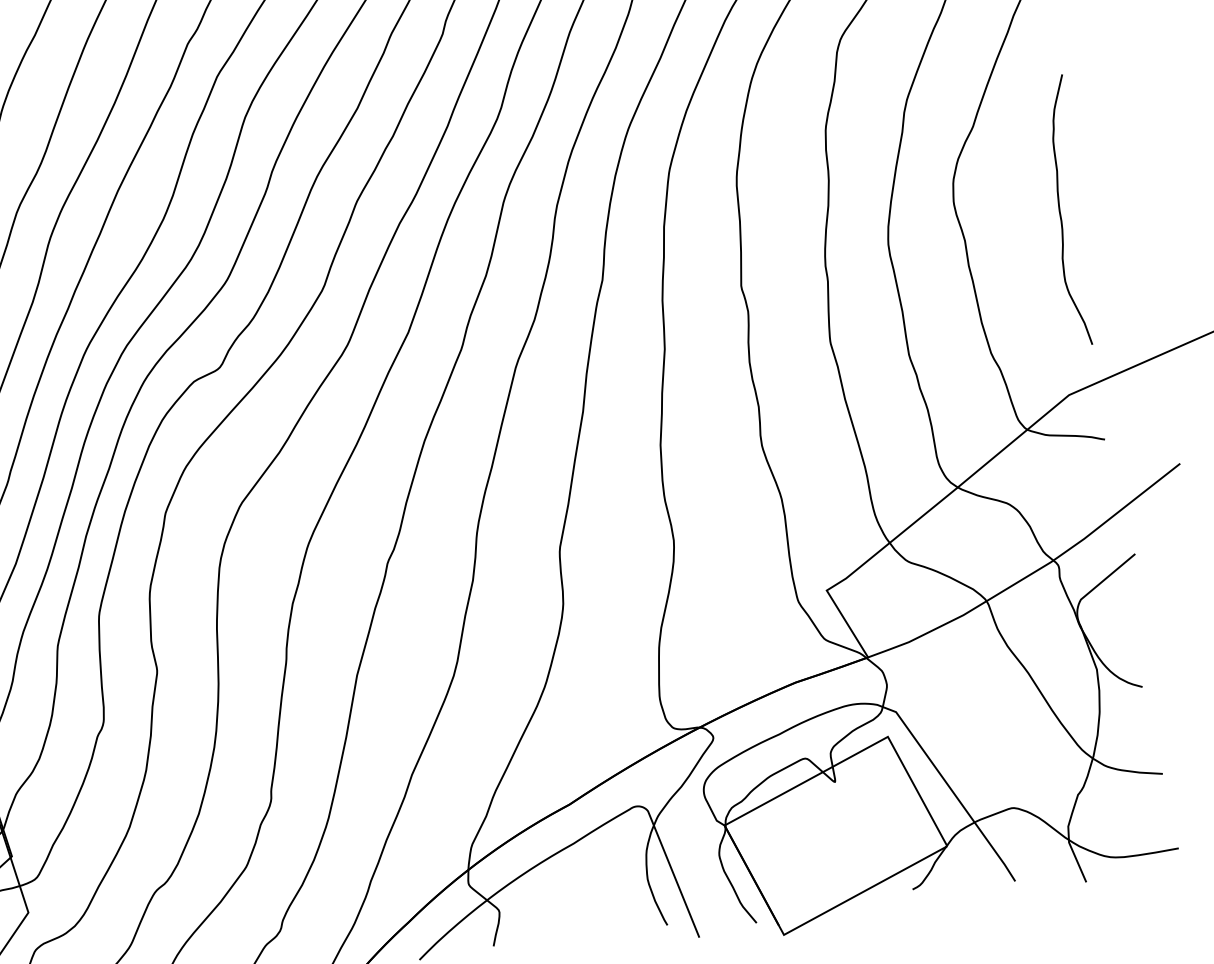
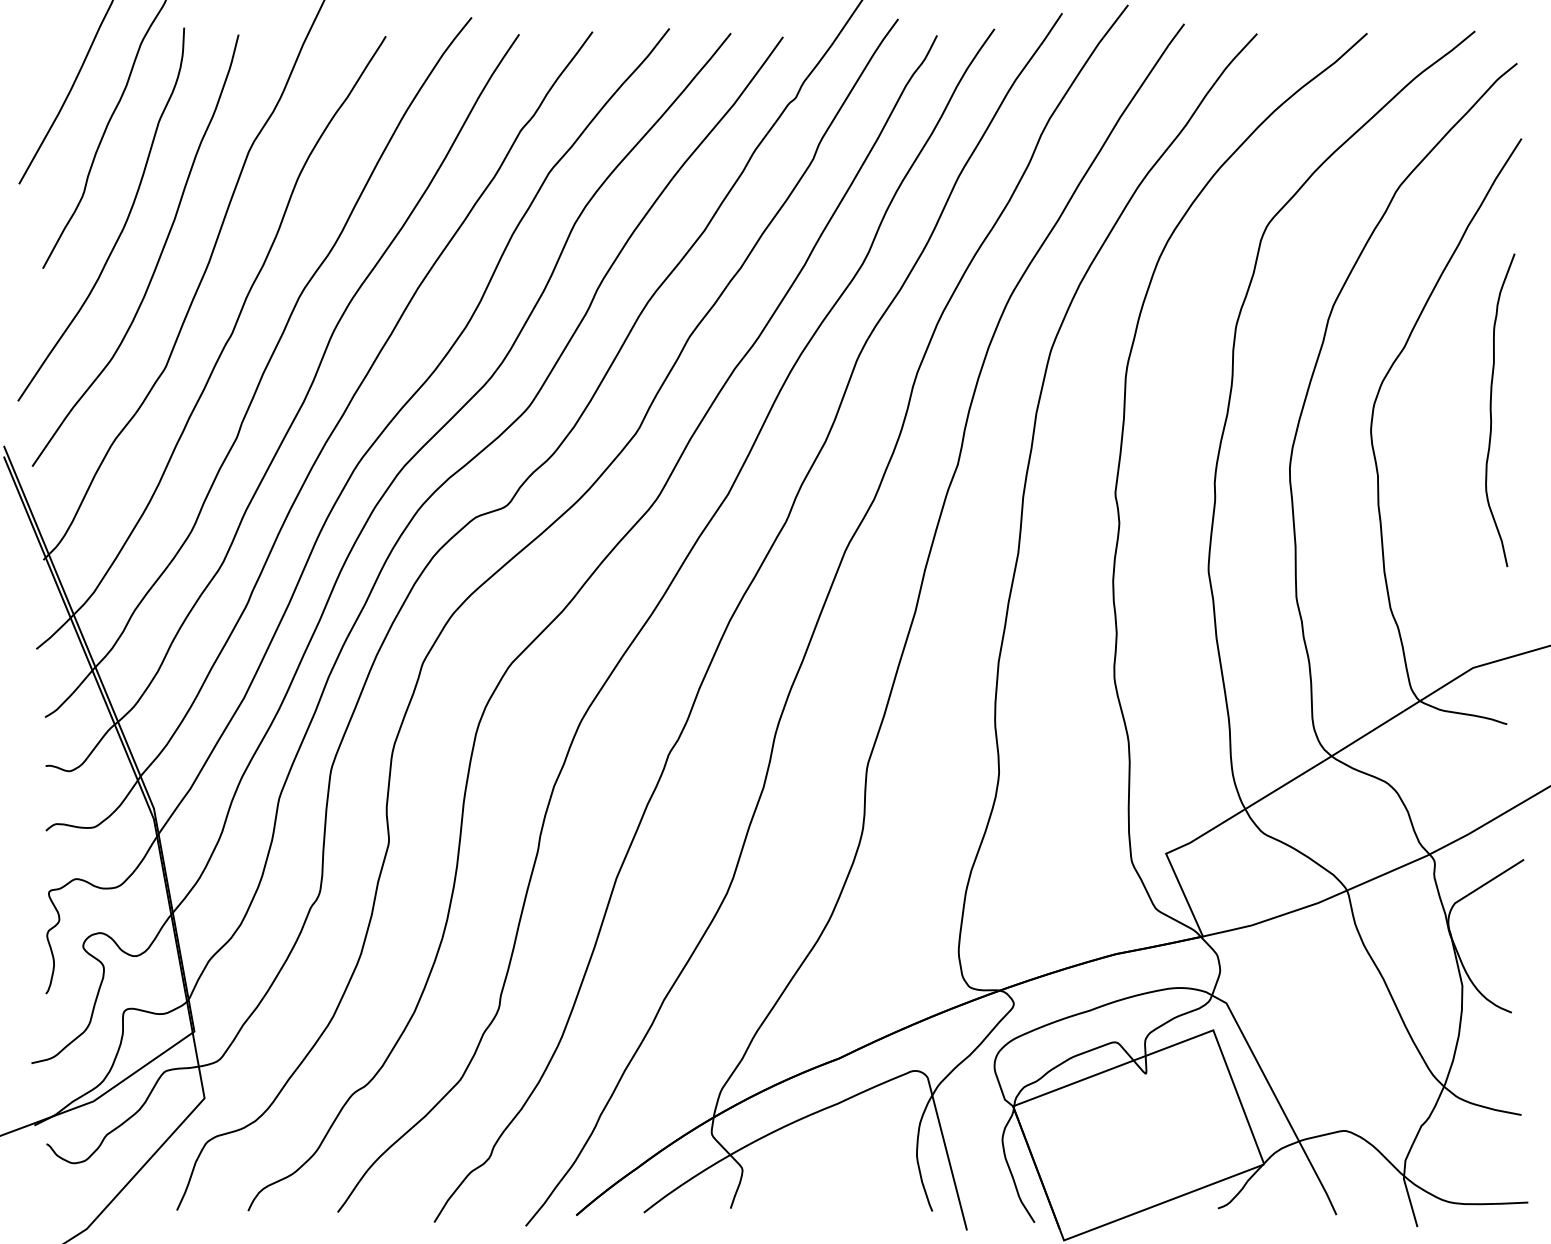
curve: (1060, 211) -> (1491, 410), moved

